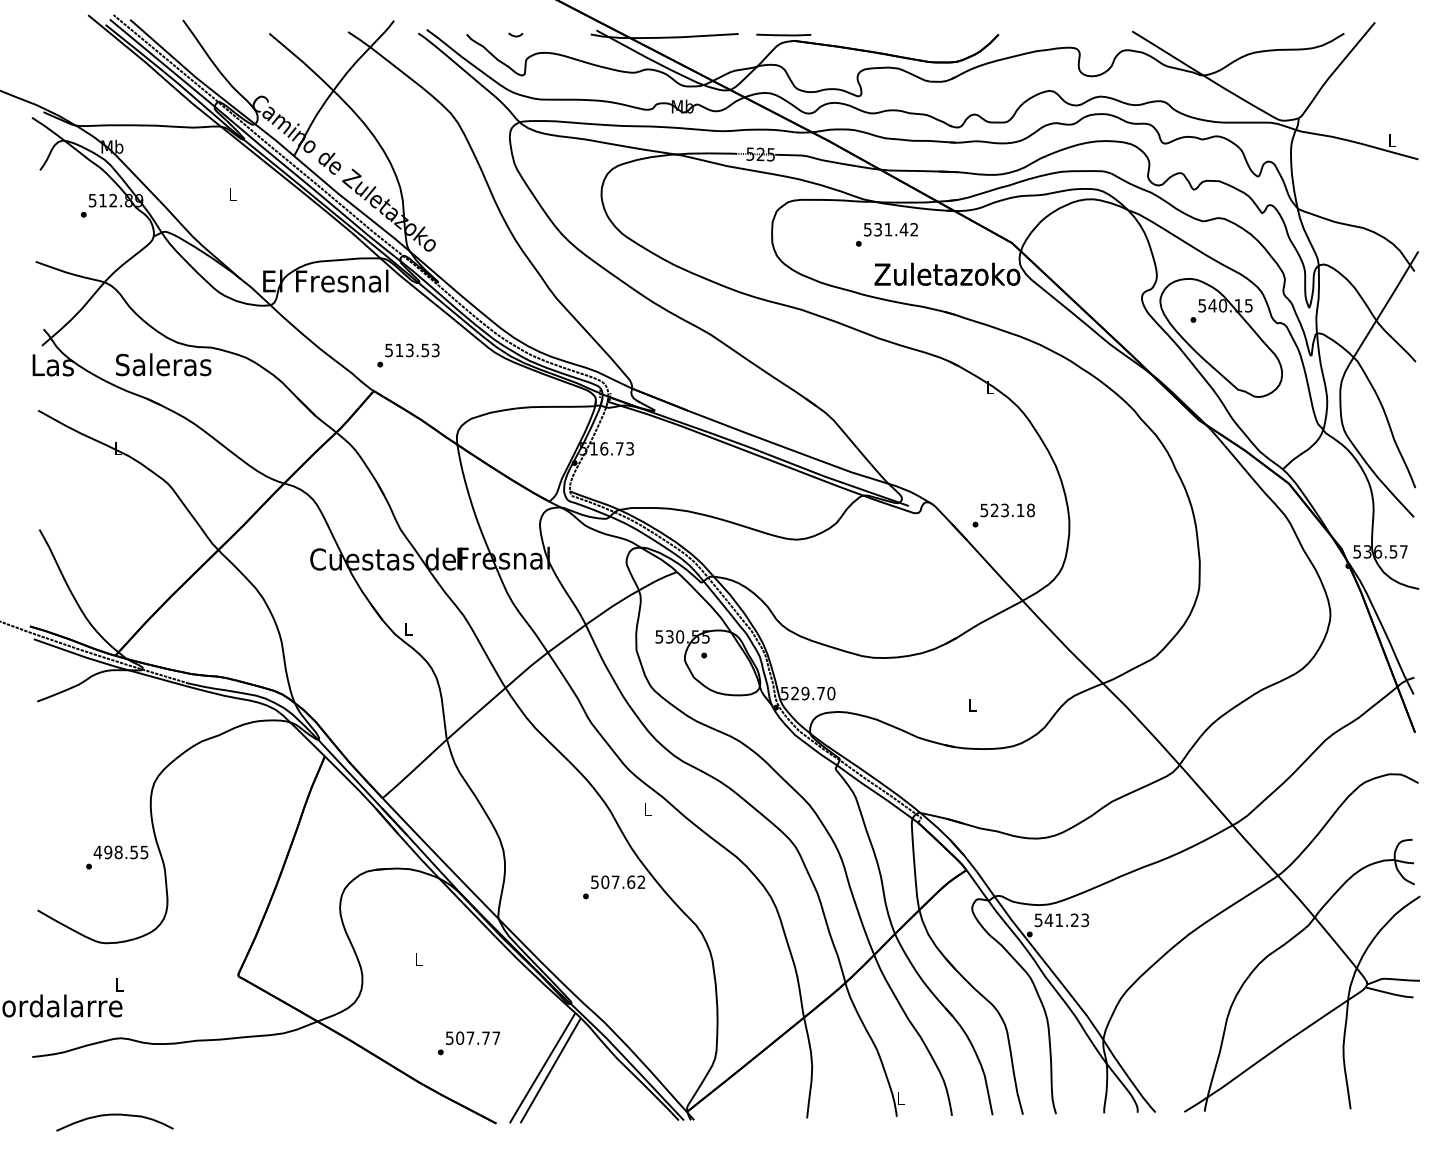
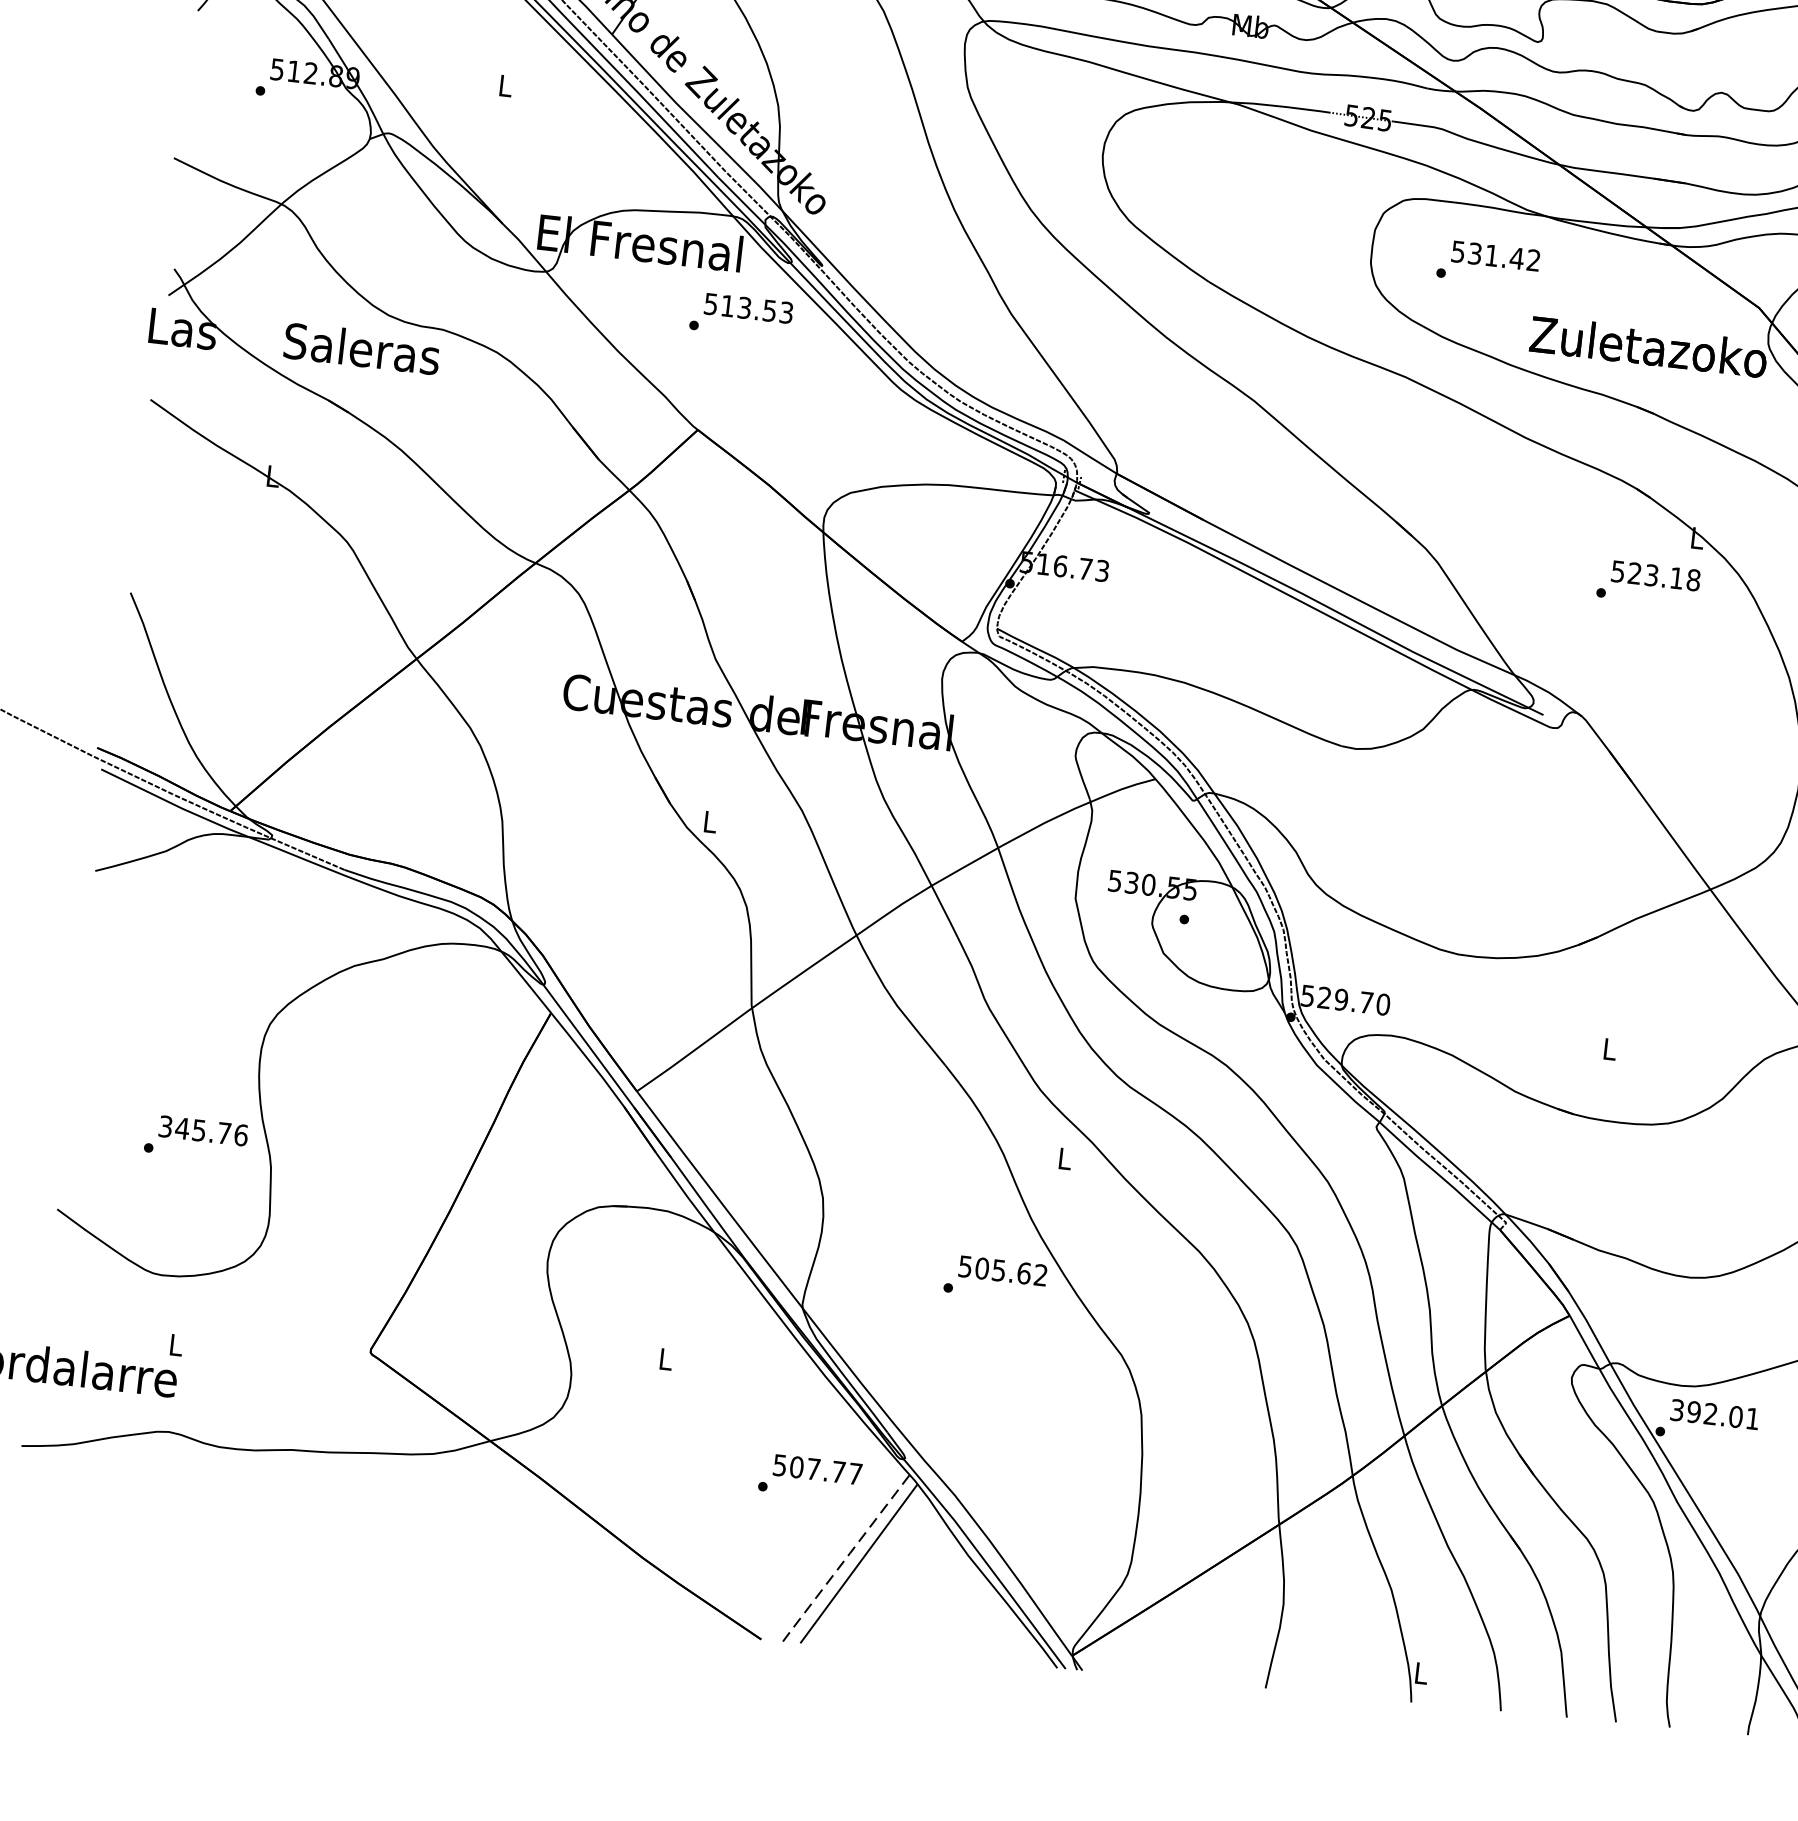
text: (886, 234) -> (1487, 263), moved
text: (408, 355) -> (741, 315), moved
text: (1003, 515) -> (1648, 583), moved
text: (120, 852) -> (202, 1130), 498.55 -> 345.76
text: (615, 882) -> (998, 1270), 507.62 -> 505.62
text: (1062, 920) -> (1715, 1414), 541.23 -> 392.01
text: (469, 1043) -> (811, 1477), moved
line: (542, 1068) -> (846, 1558), solid -> dashed
curve: (114, 1115) -> (143, 1555), removed

